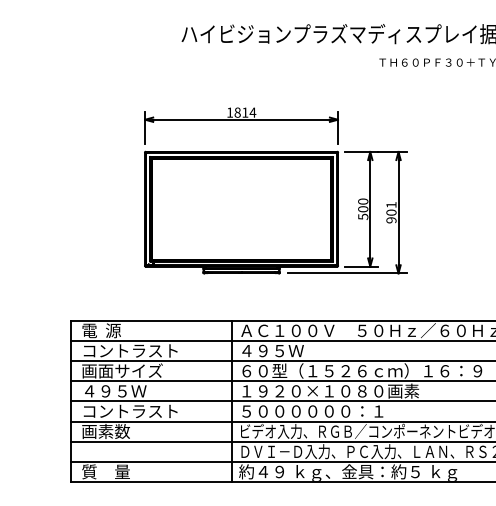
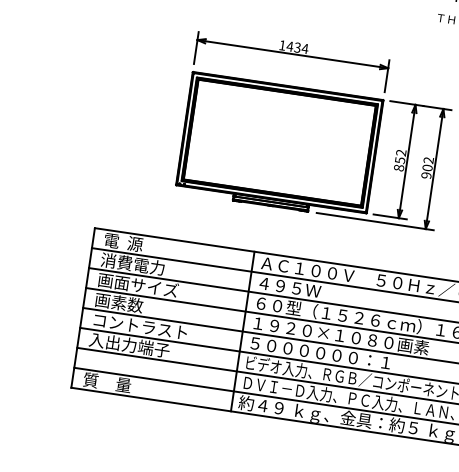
text: (241, 112) -> (293, 46), 1814 -> 1434
text: (391, 205) -> (428, 160), 901 -> 902
text: (363, 208) -> (400, 159), 500 -> 852
text: (129, 350) -> (148, 266), コントラスト -> 消費電力
text: (114, 390) -> (127, 303), ４９５Ｗ -> 画素数
text: (122, 431) -> (129, 345), 画素数 -> 入出力端子

